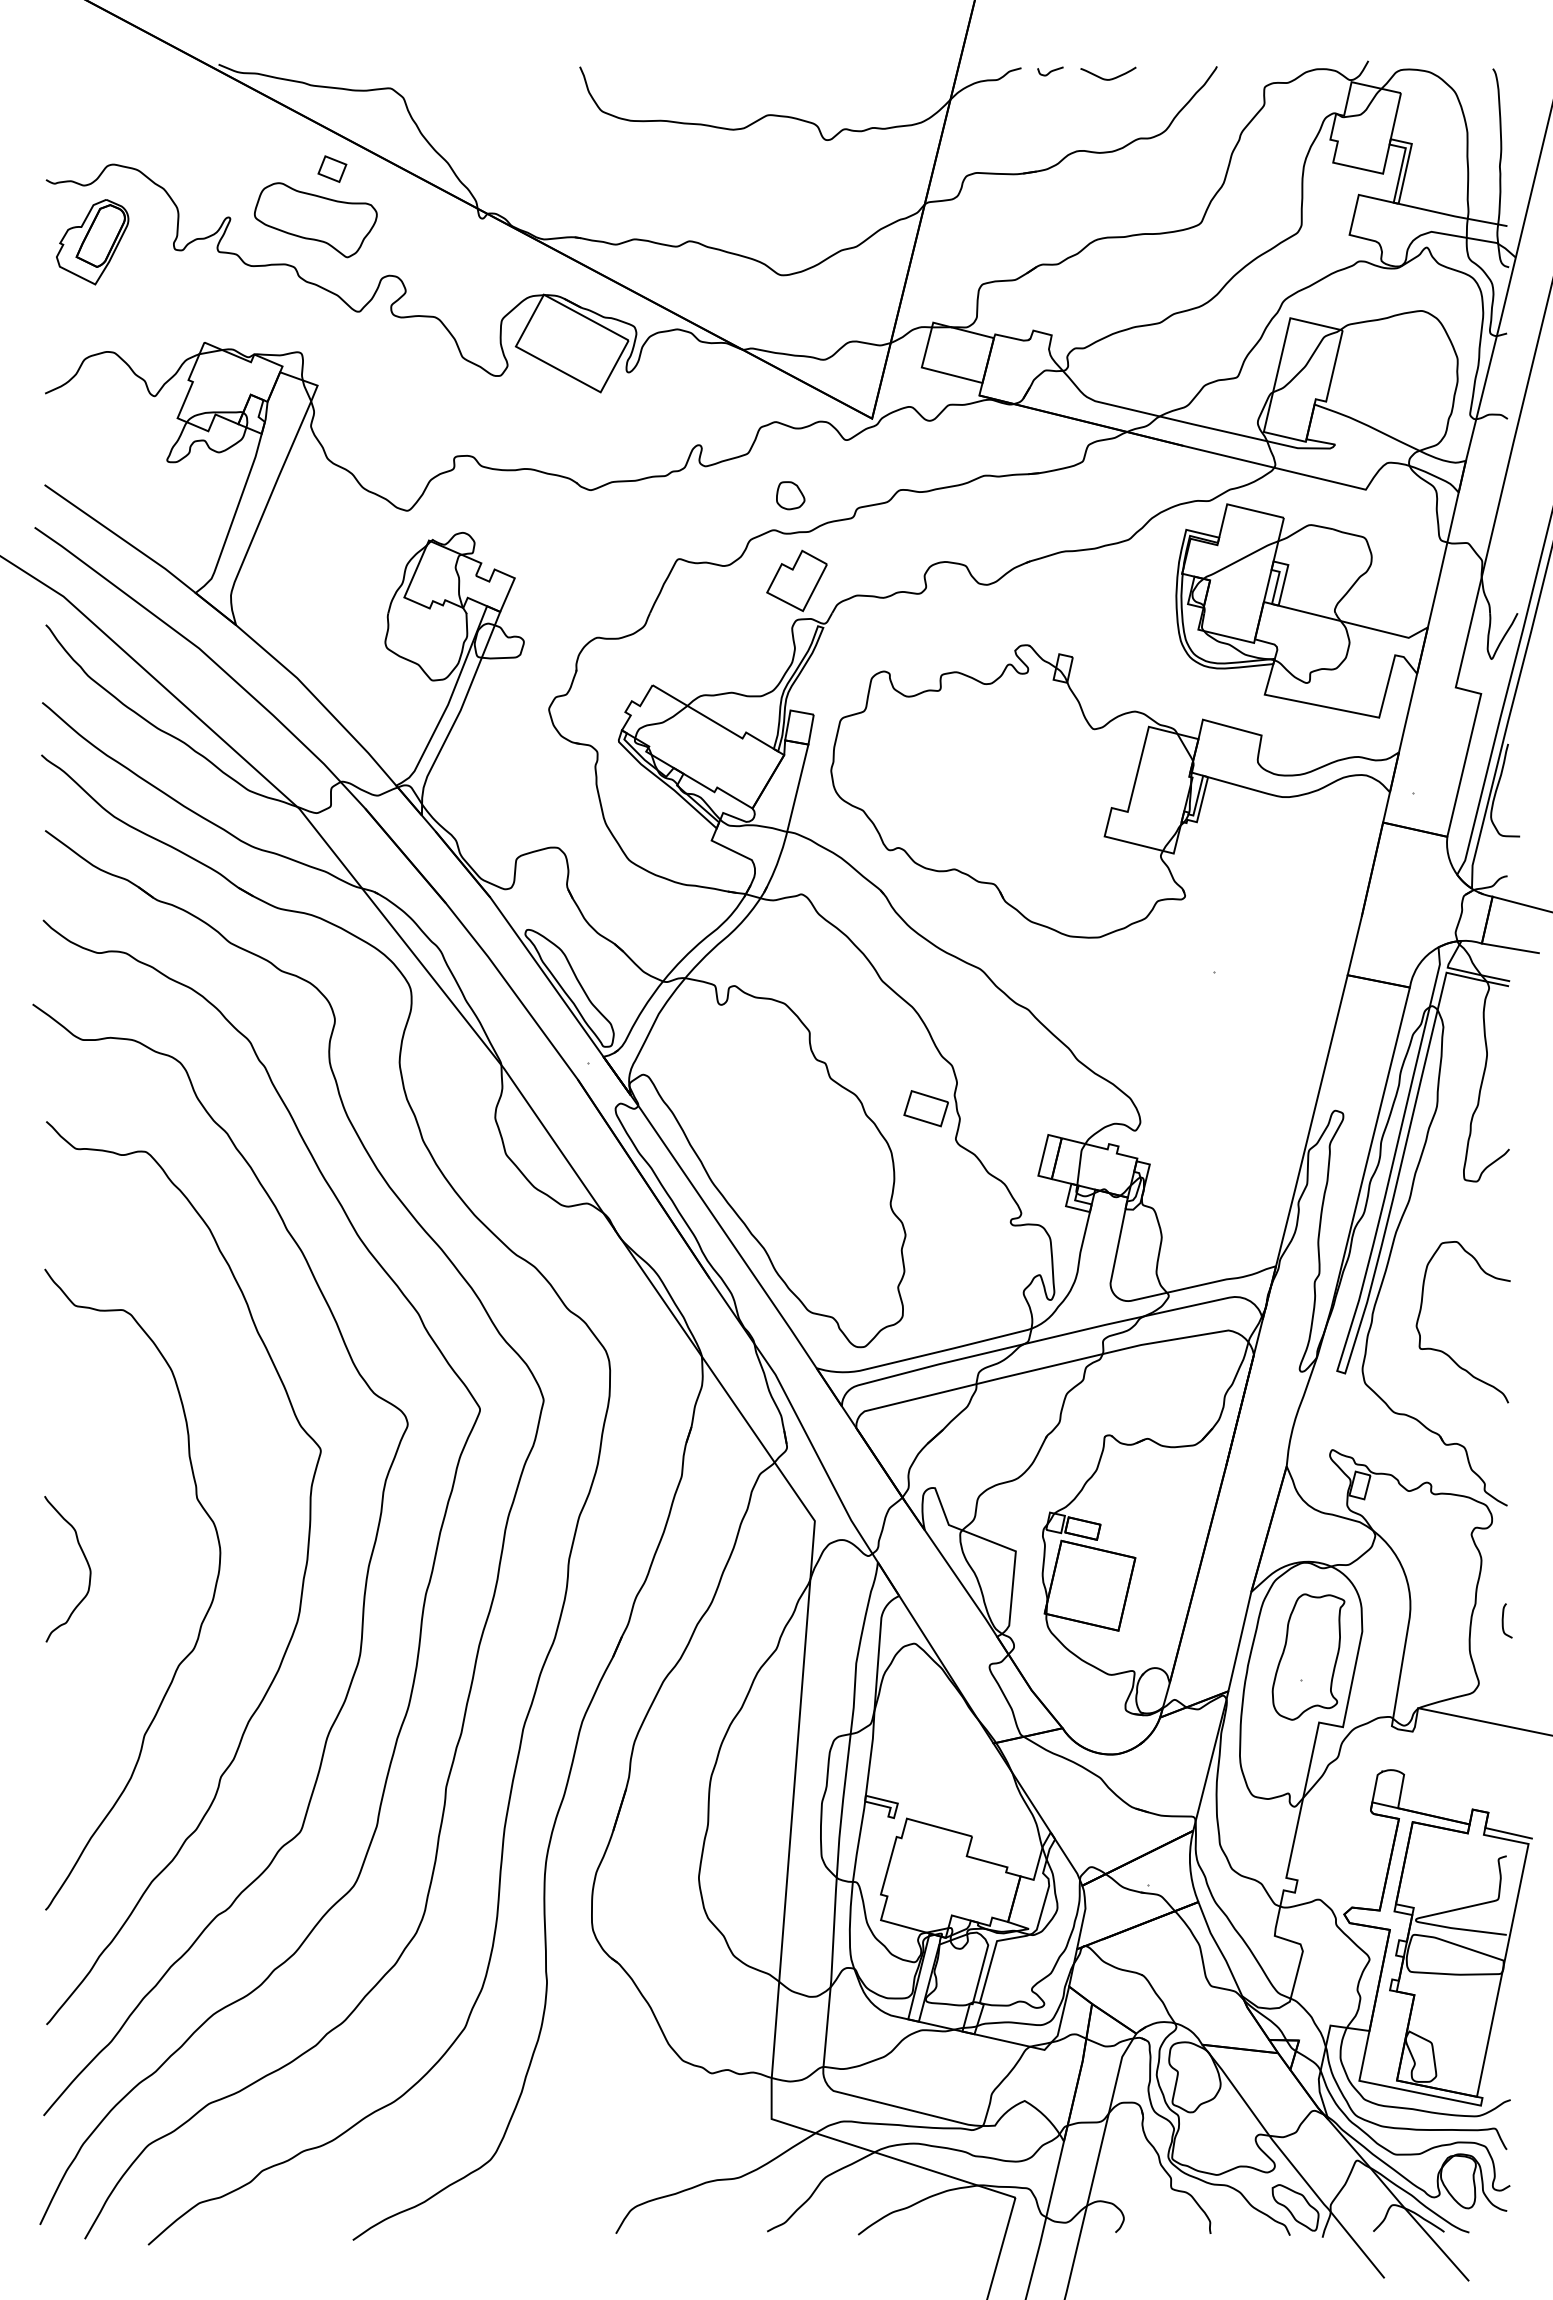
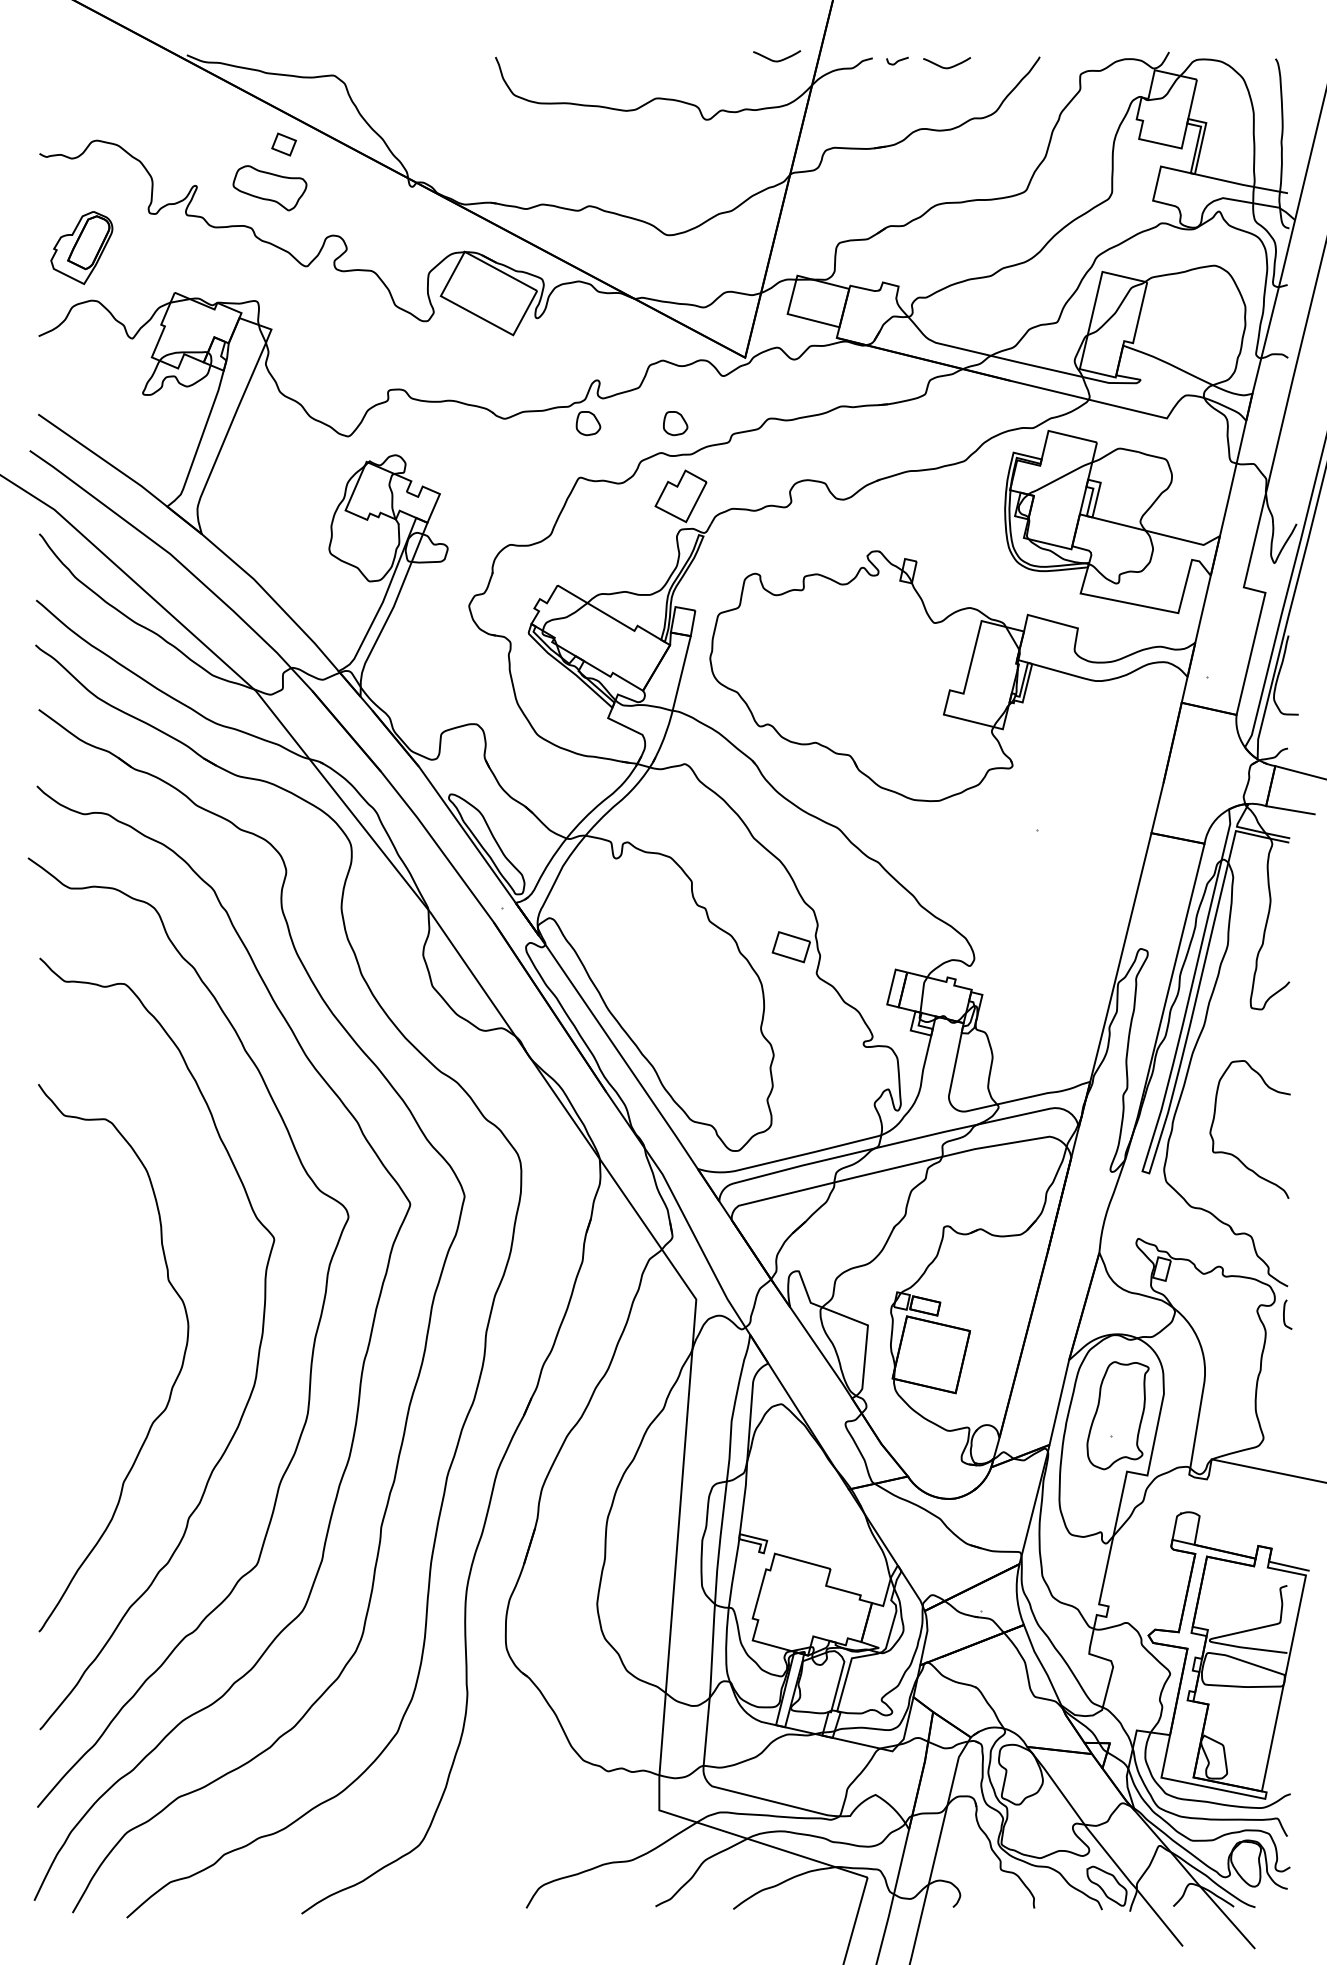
curve: (910, 70) -> (777, 60), added
part: (315, 220) -> (269, 188), size x0.7
part: (92, 242) -> (81, 248), moved
part: (688, 495) -> (588, 423), added
curve: (85, 1560) -> (73, 1333), removed
curve: (1503, 1620) -> (1284, 1314), moved

